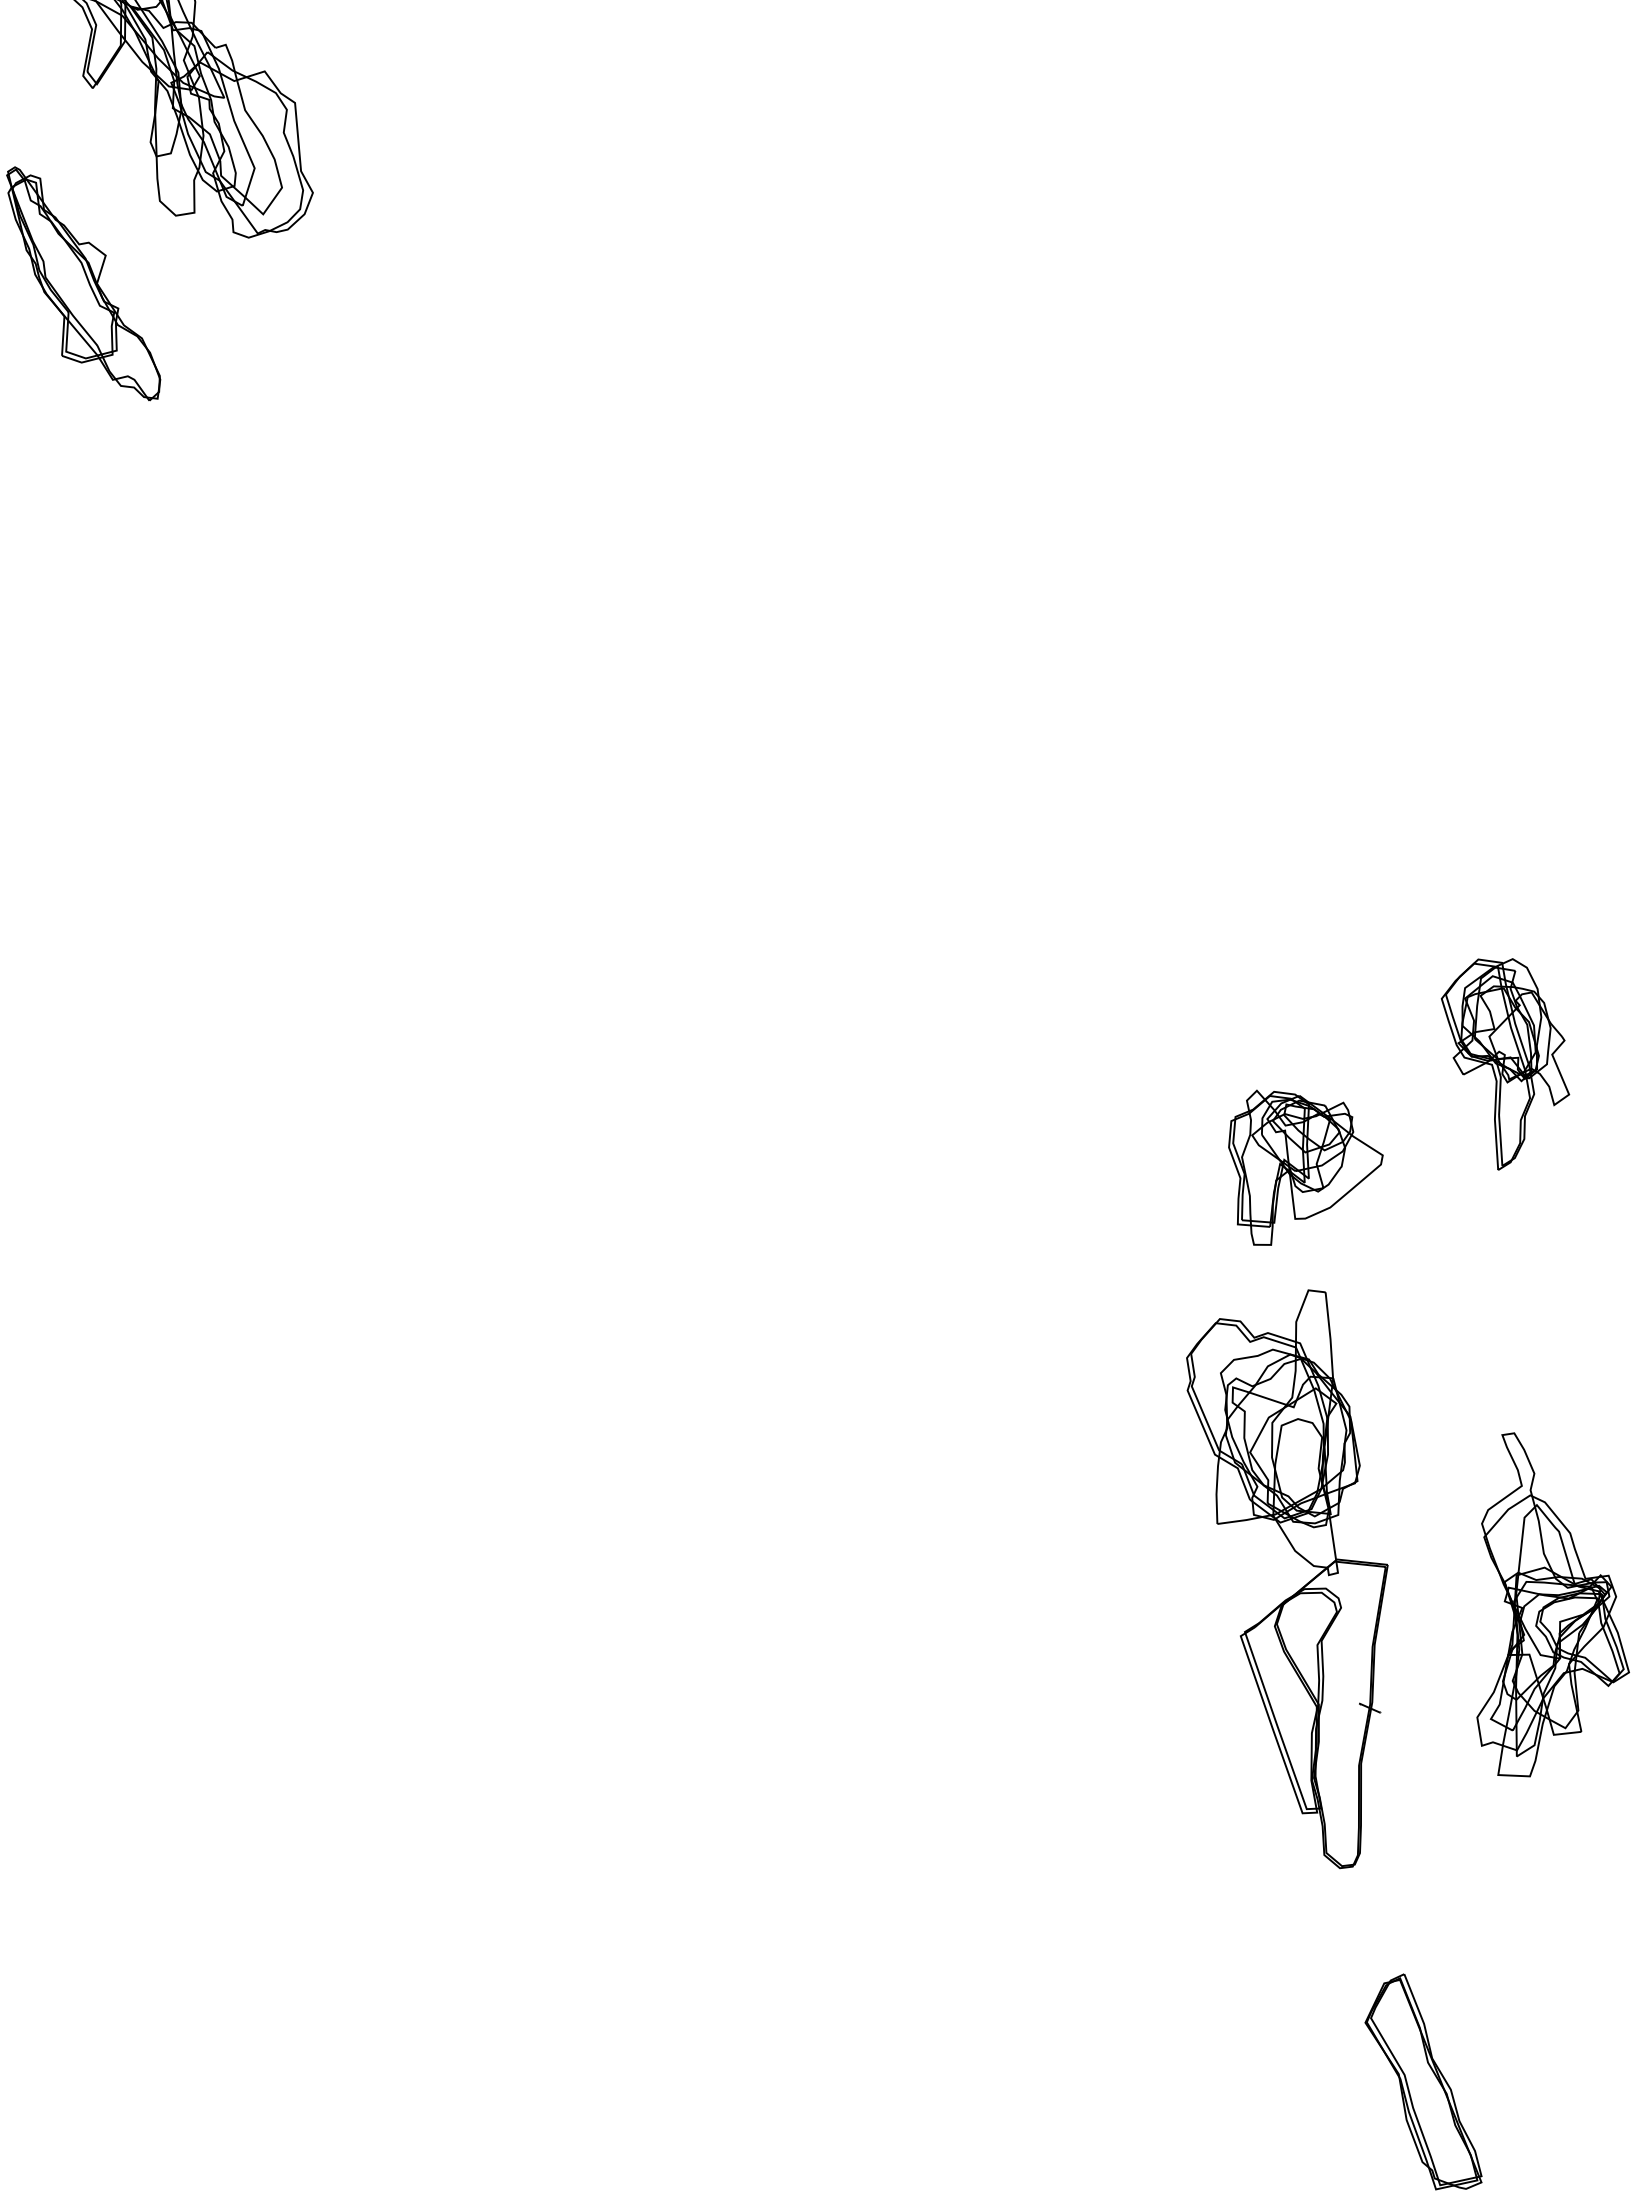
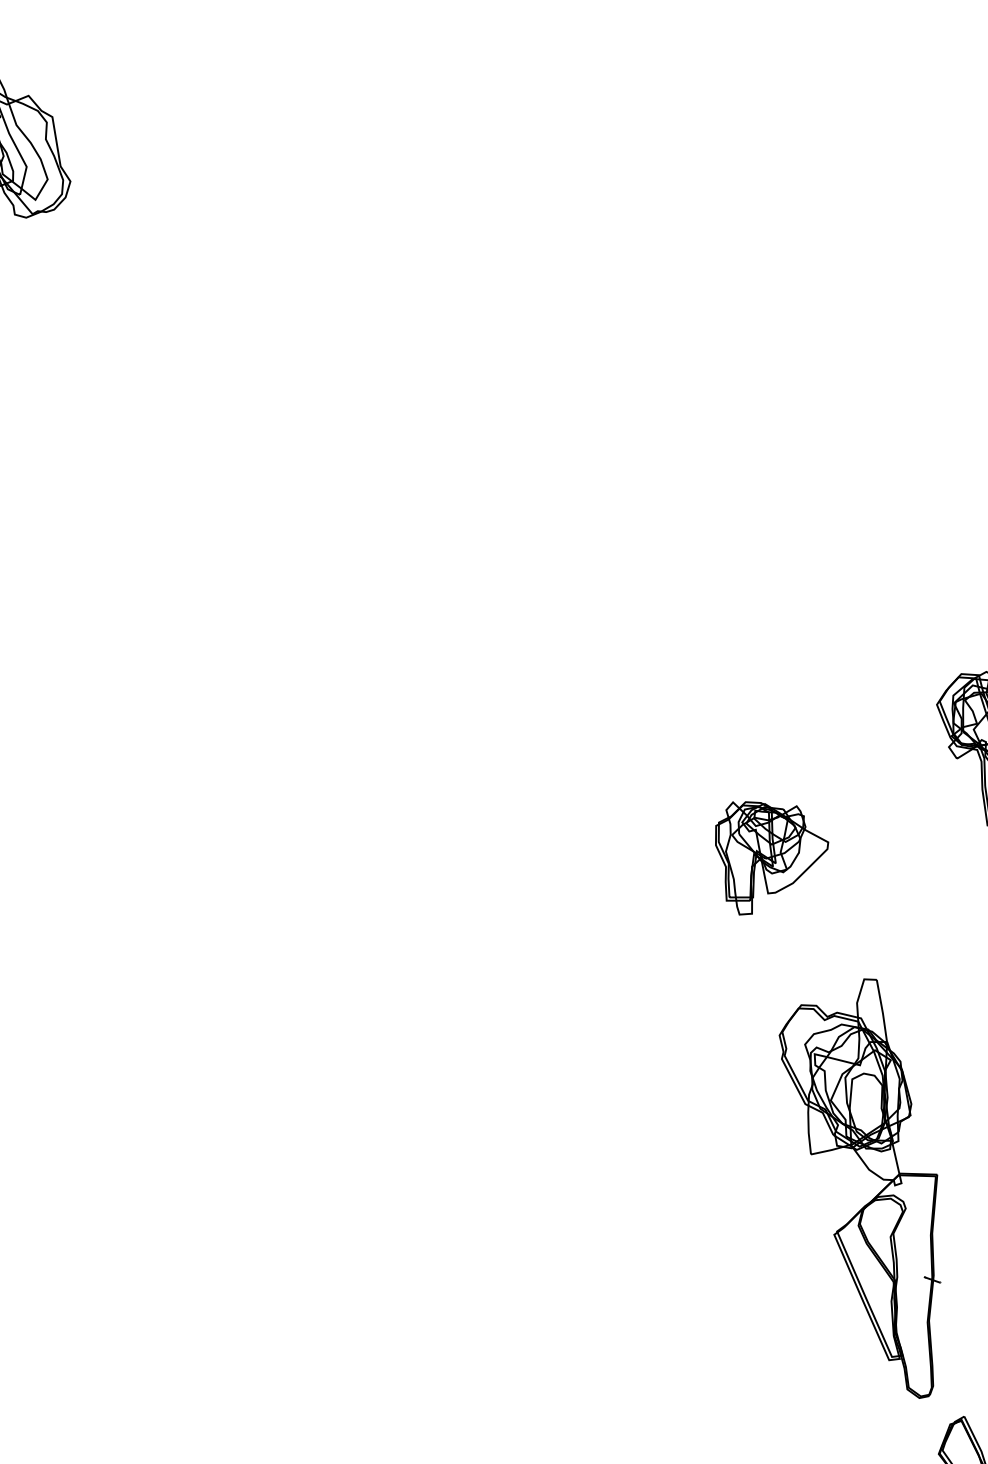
part: (1305, 1167) -> (772, 855), moved
part: (1295, 1592) -> (871, 1199), moved

